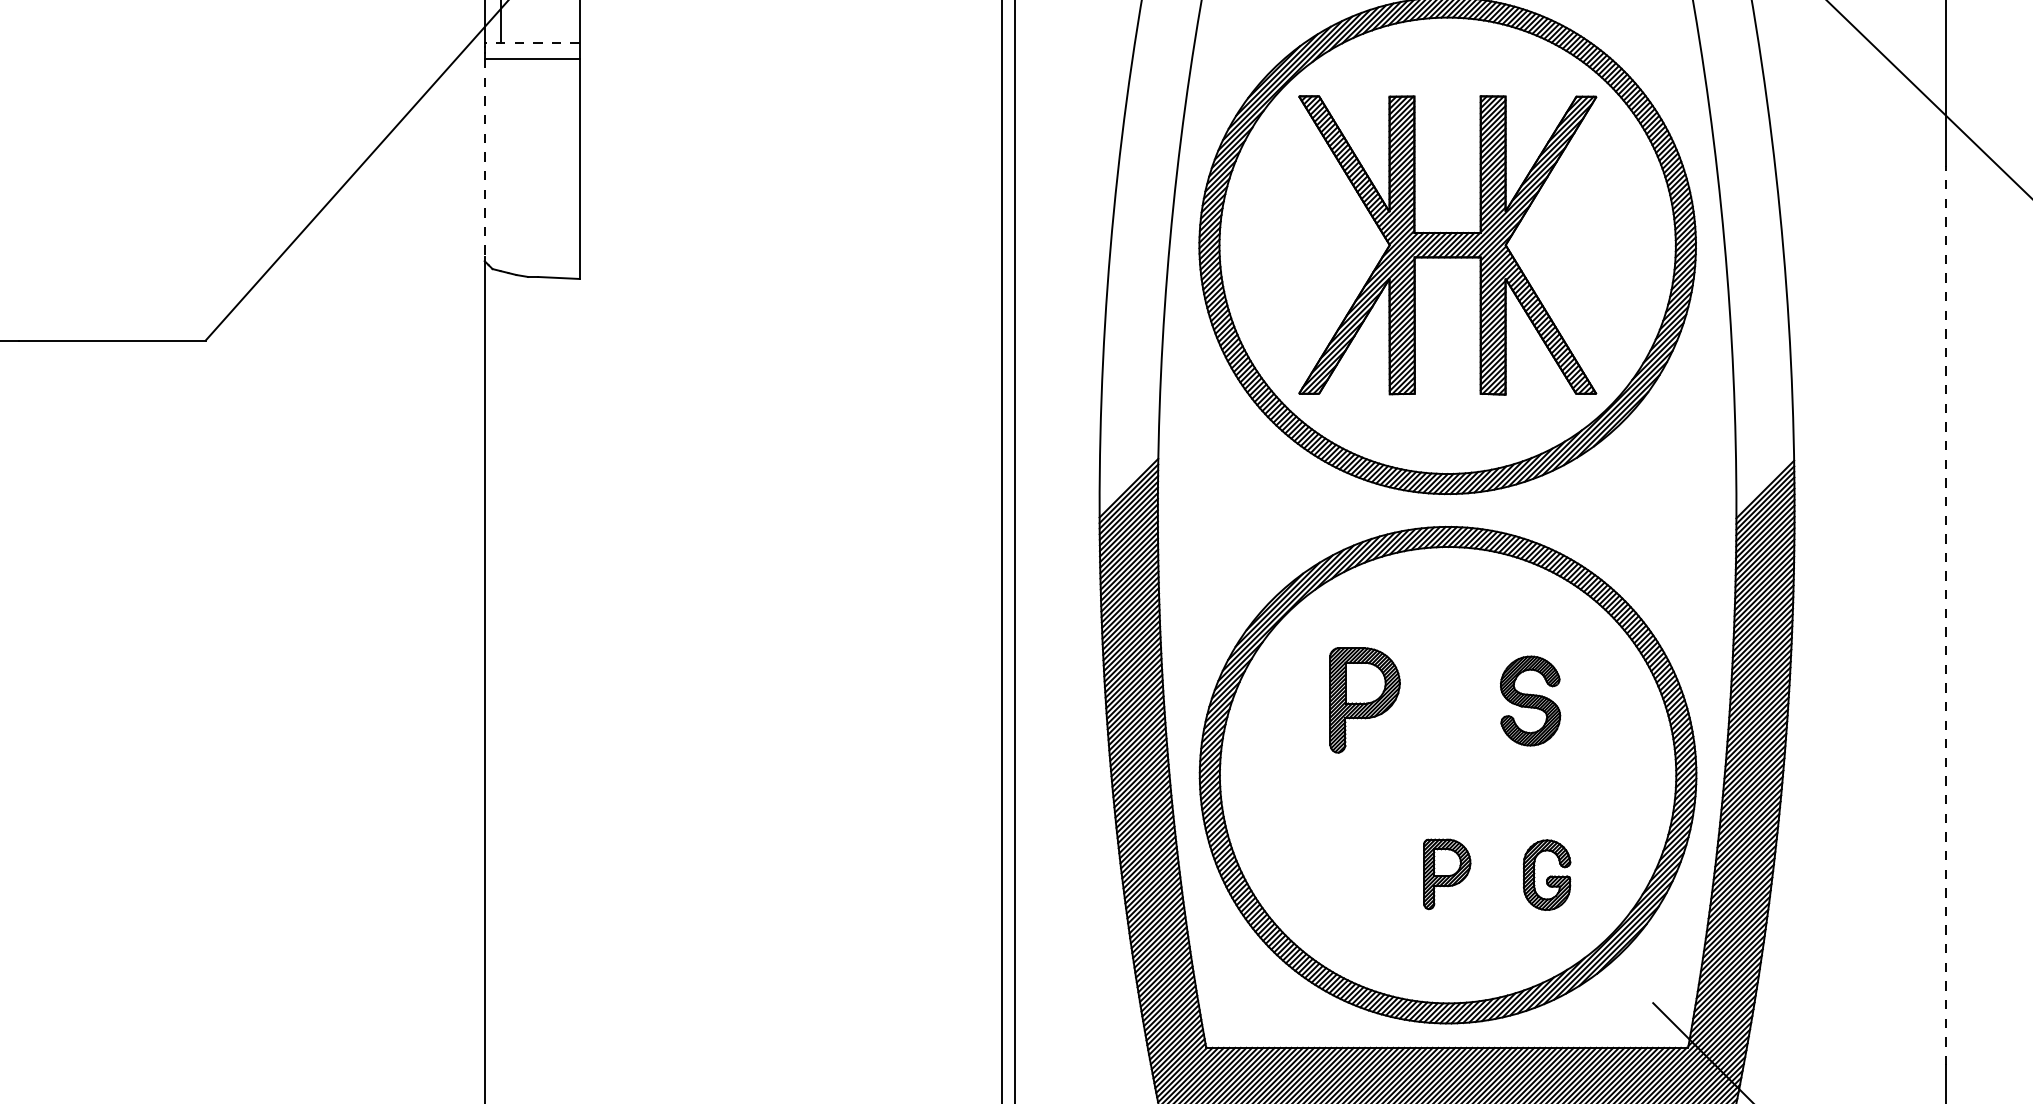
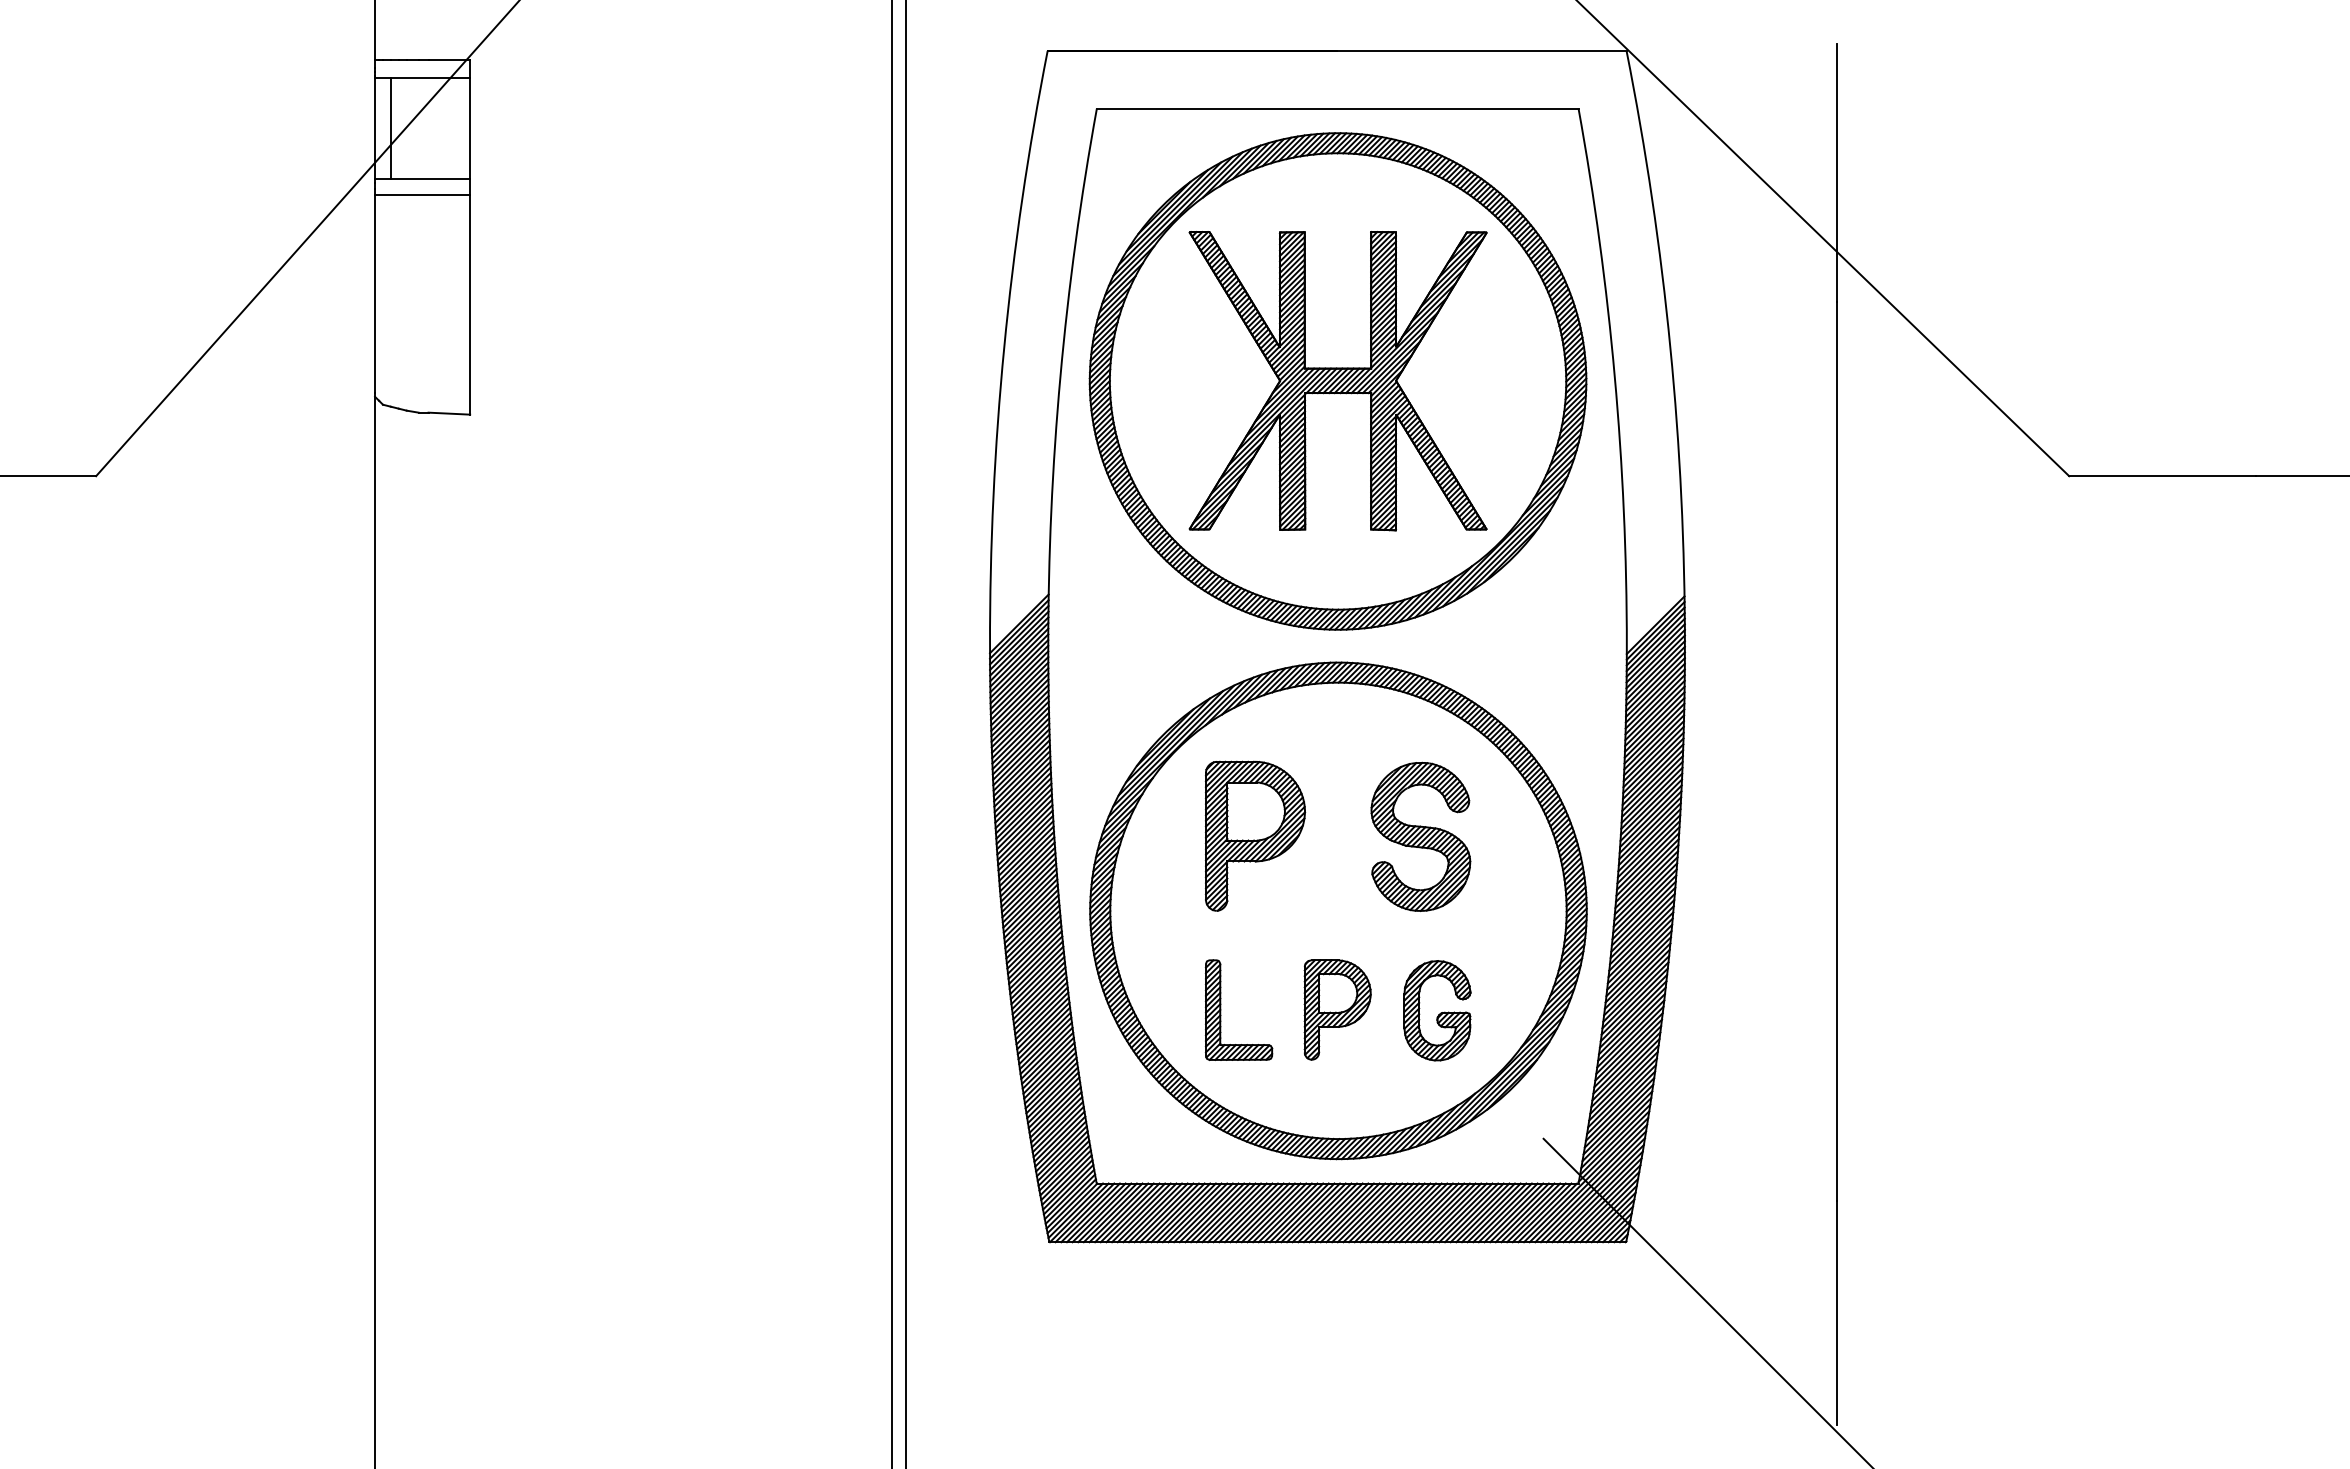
line: (532, 42) -> (422, 178), dashed -> solid
line: (485, 158) -> (375, 294), dashed -> solid
line: (1946, 615) -> (1836, 751), dashed -> solid
part: (1365, 699) -> (1255, 835), size x1.43
part: (1530, 700) -> (1420, 836), size x1.67
part: (1331, 873) -> (1221, 1009), added
part: (1447, 873) -> (1337, 1009), size x1.43
part: (1547, 874) -> (1437, 1010), size x1.43

